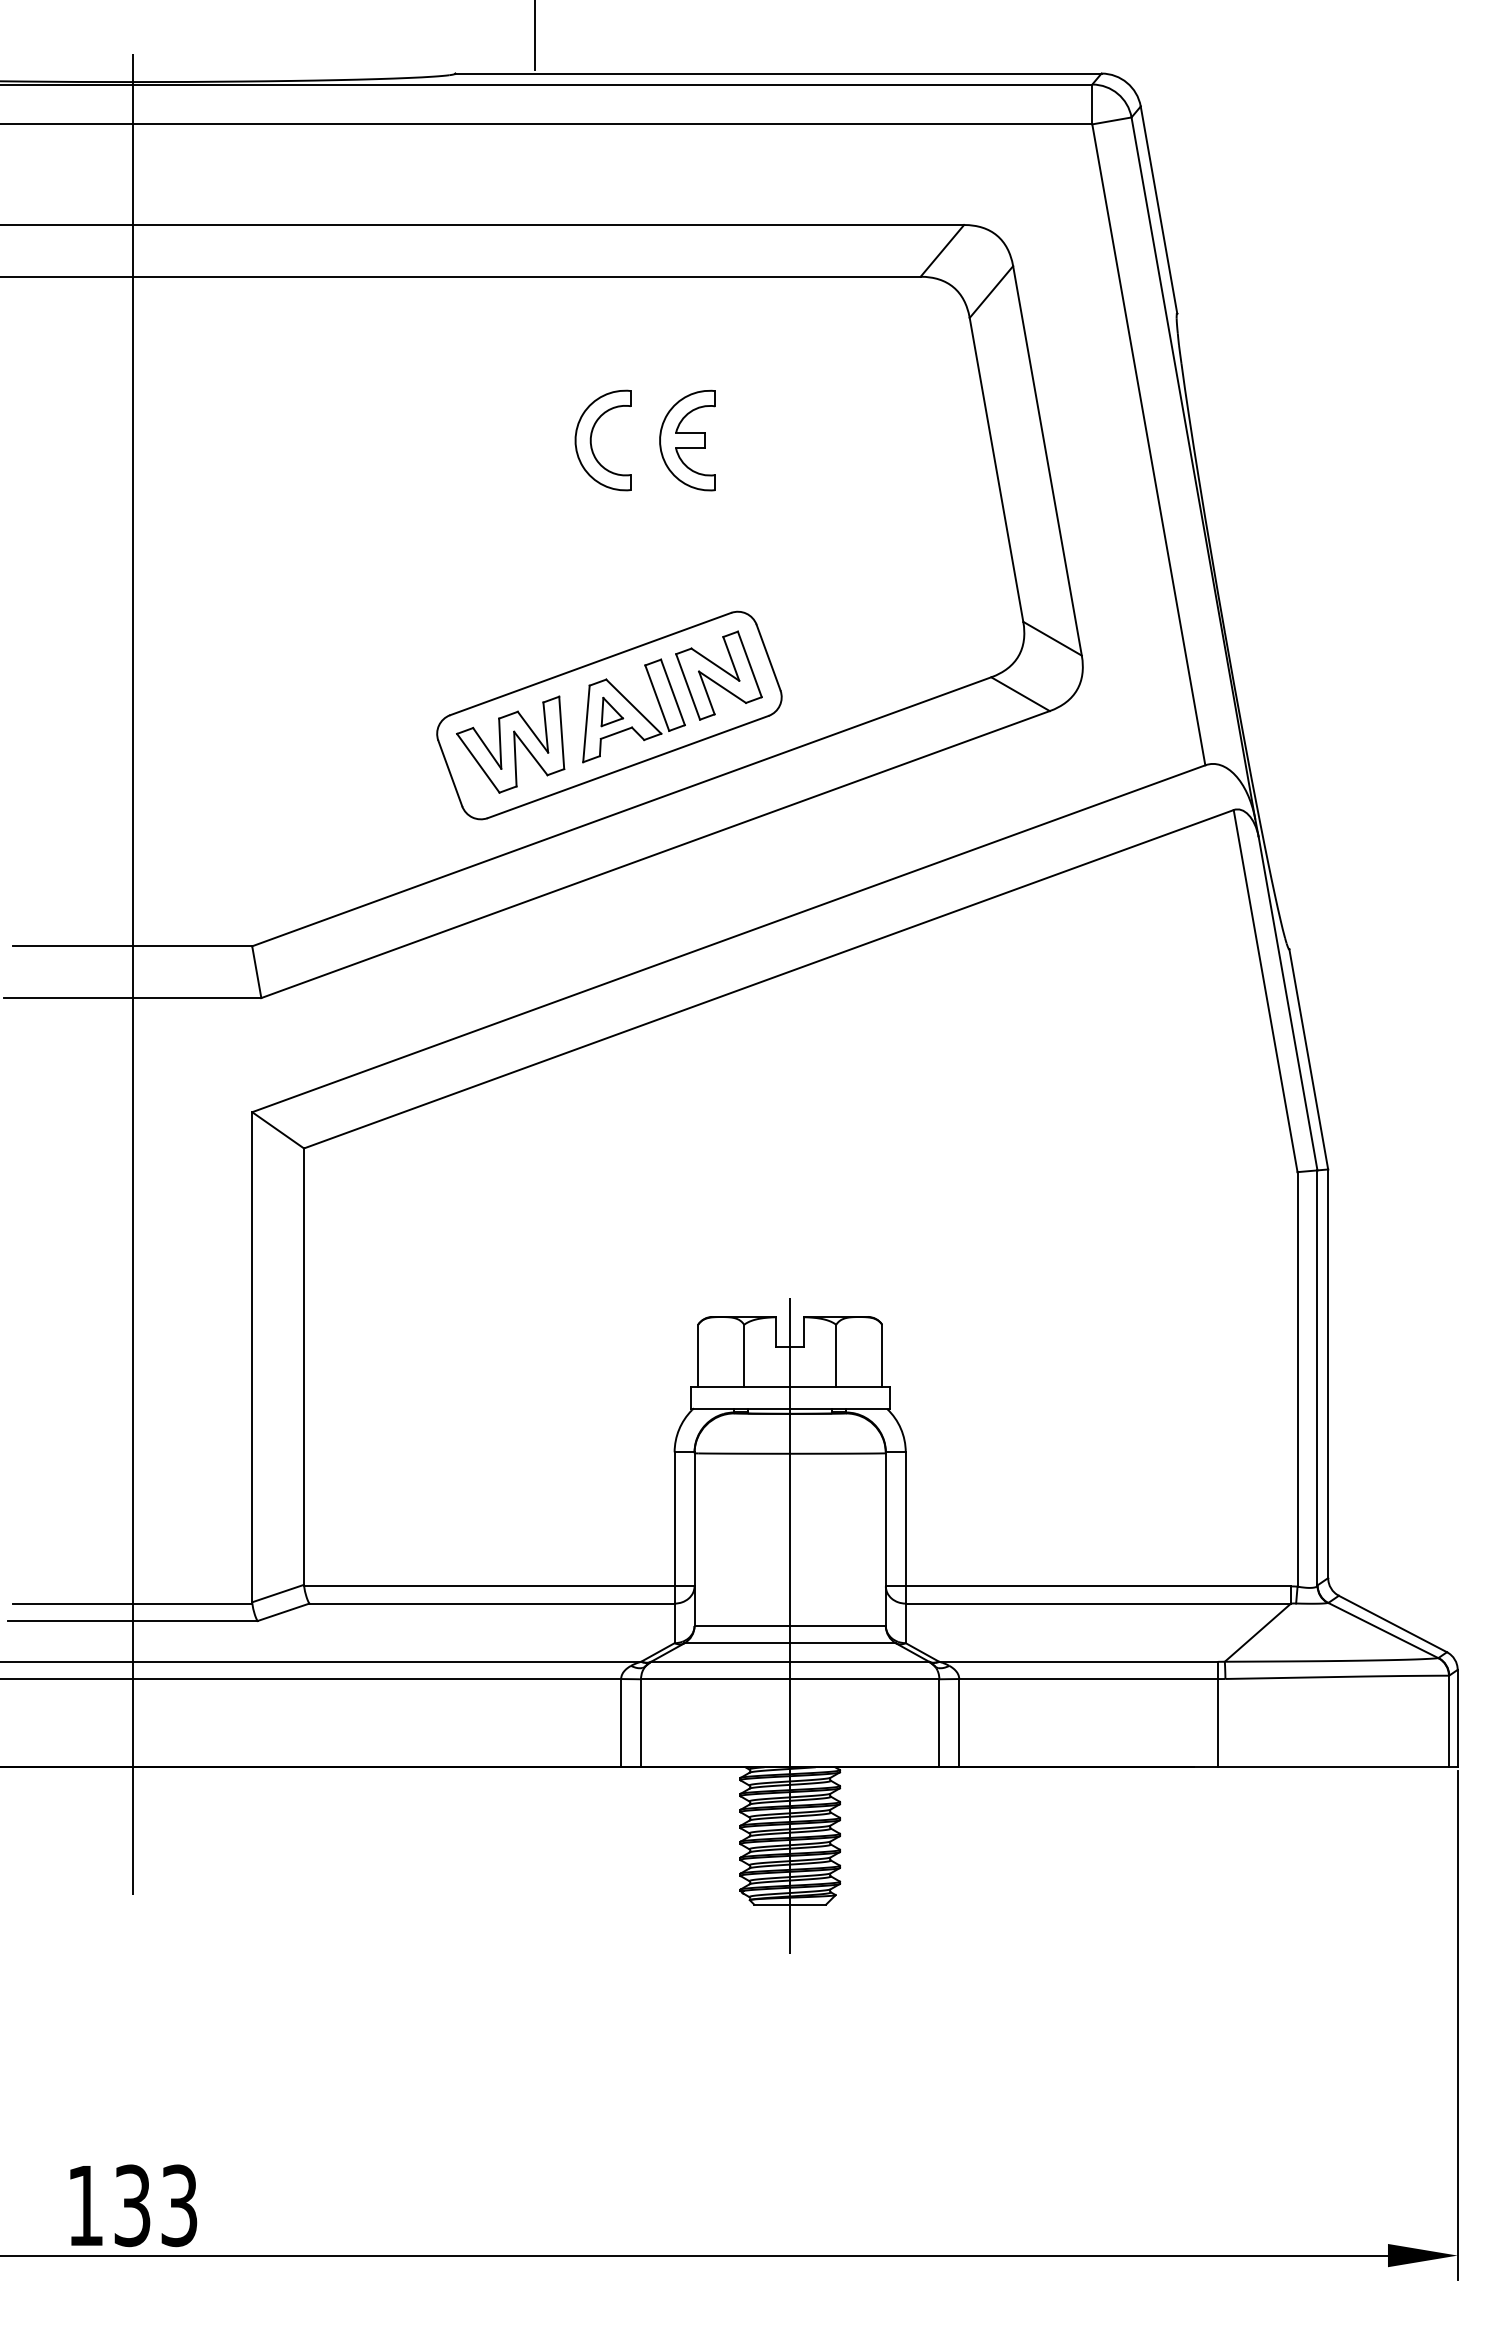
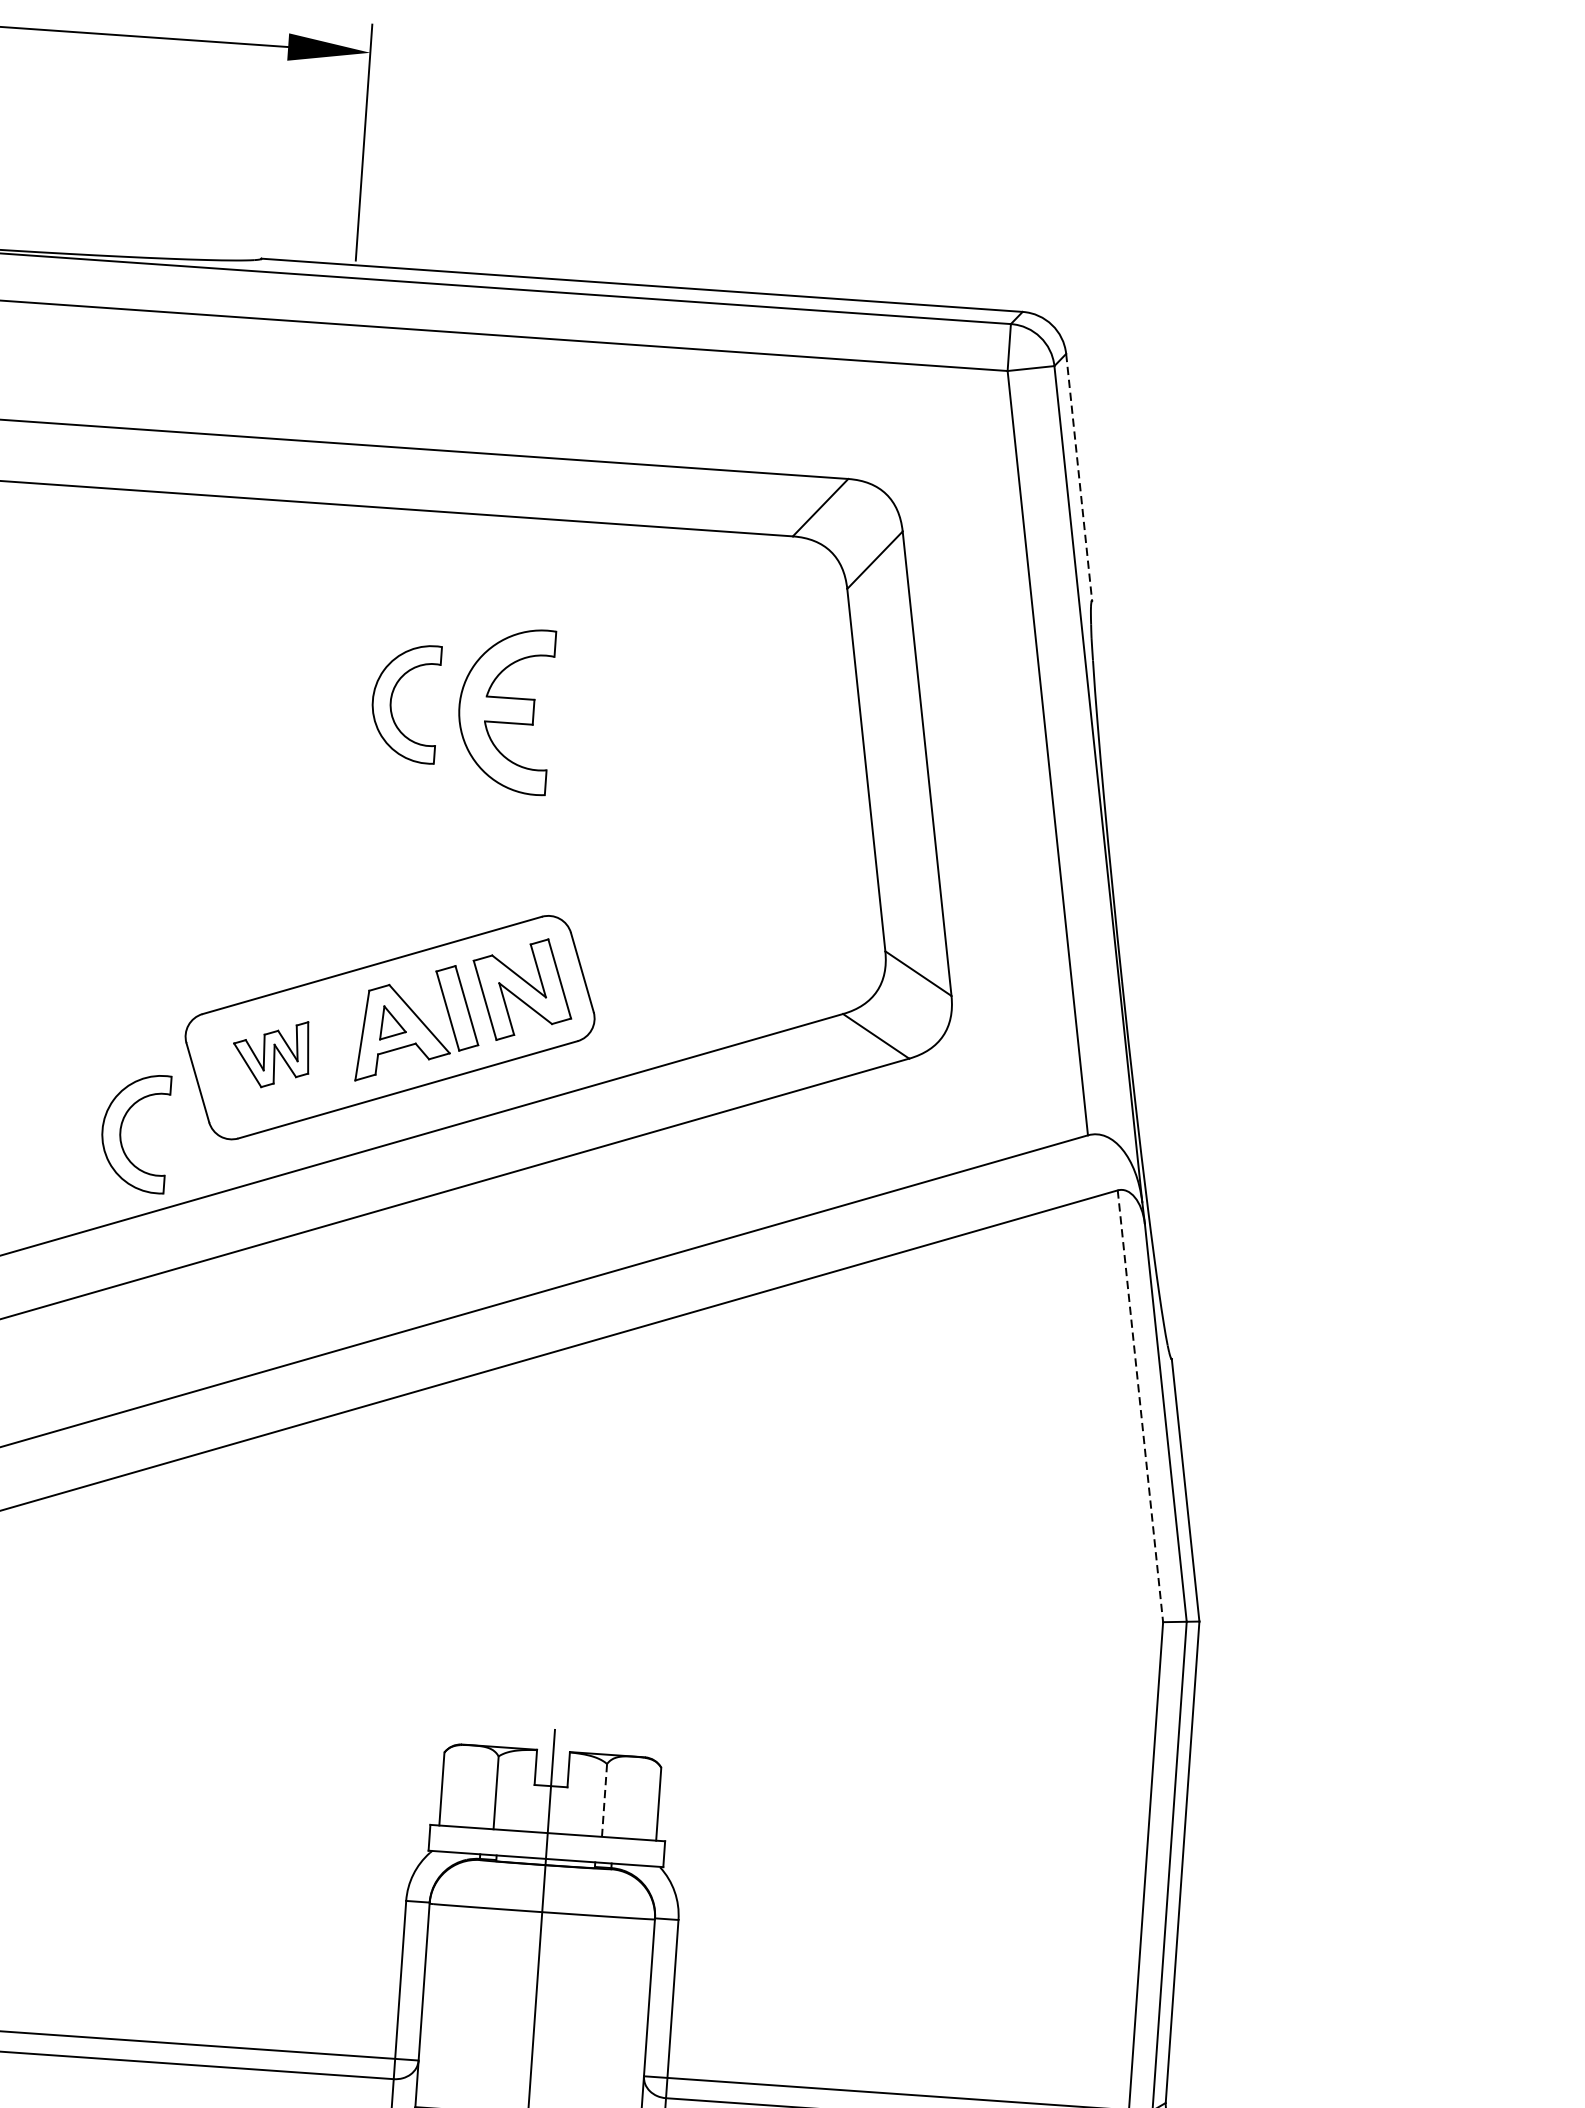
line: (1159, 210) -> (1079, 477), solid -> dashed
part: (687, 440) -> (504, 710), size x1.4
part: (510, 744) -> (271, 1053), size x0.6
part: (388, 819) -> (121, 1131), added
line: (1265, 991) -> (1140, 1406), solid -> dashed
line: (836, 1355) -> (604, 1800), solid -> dashed

